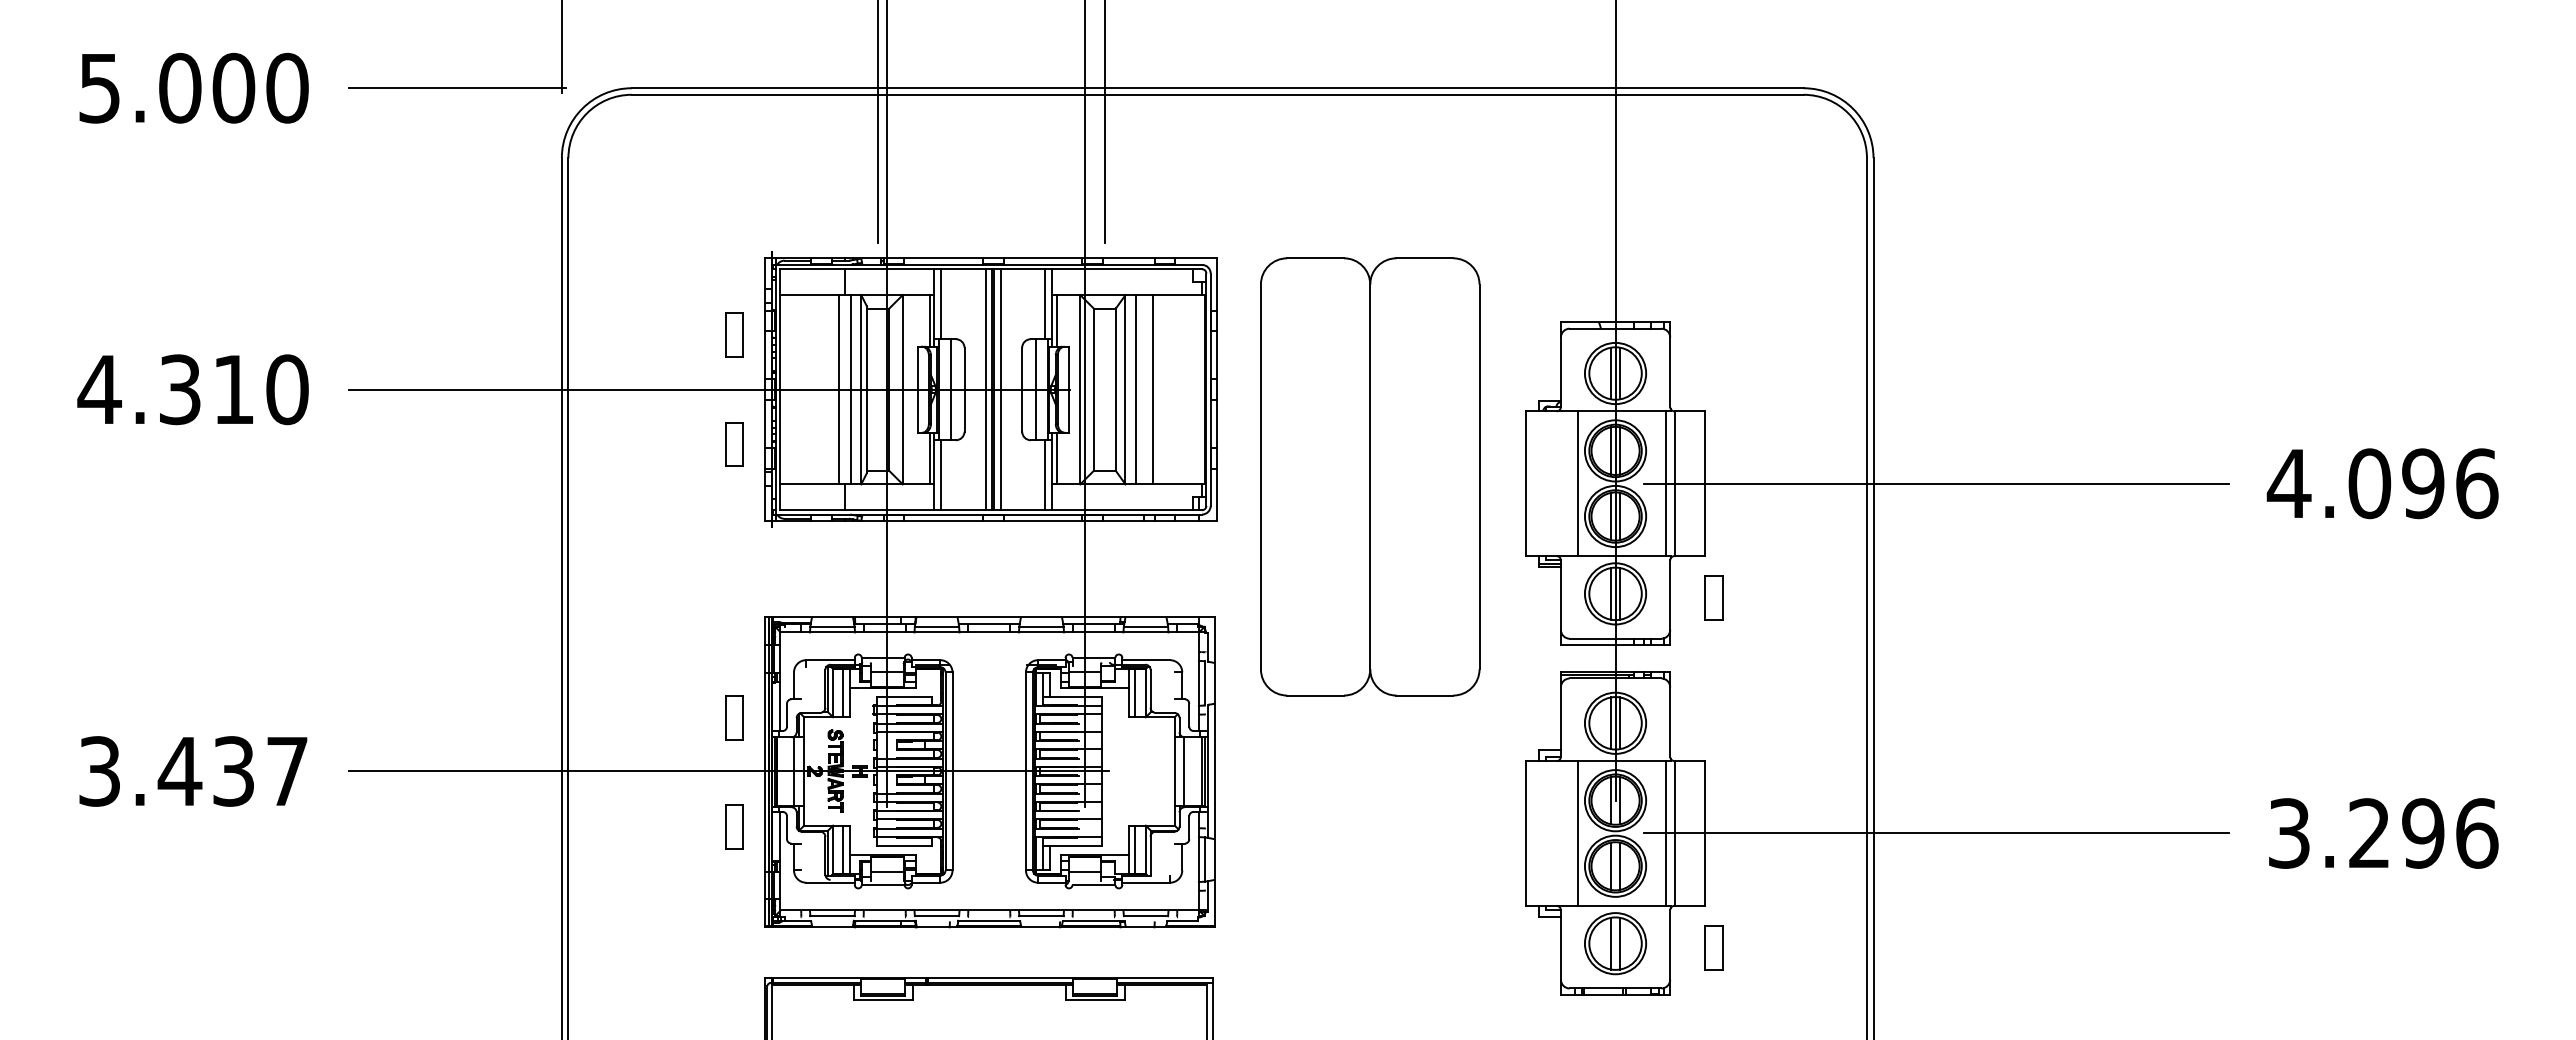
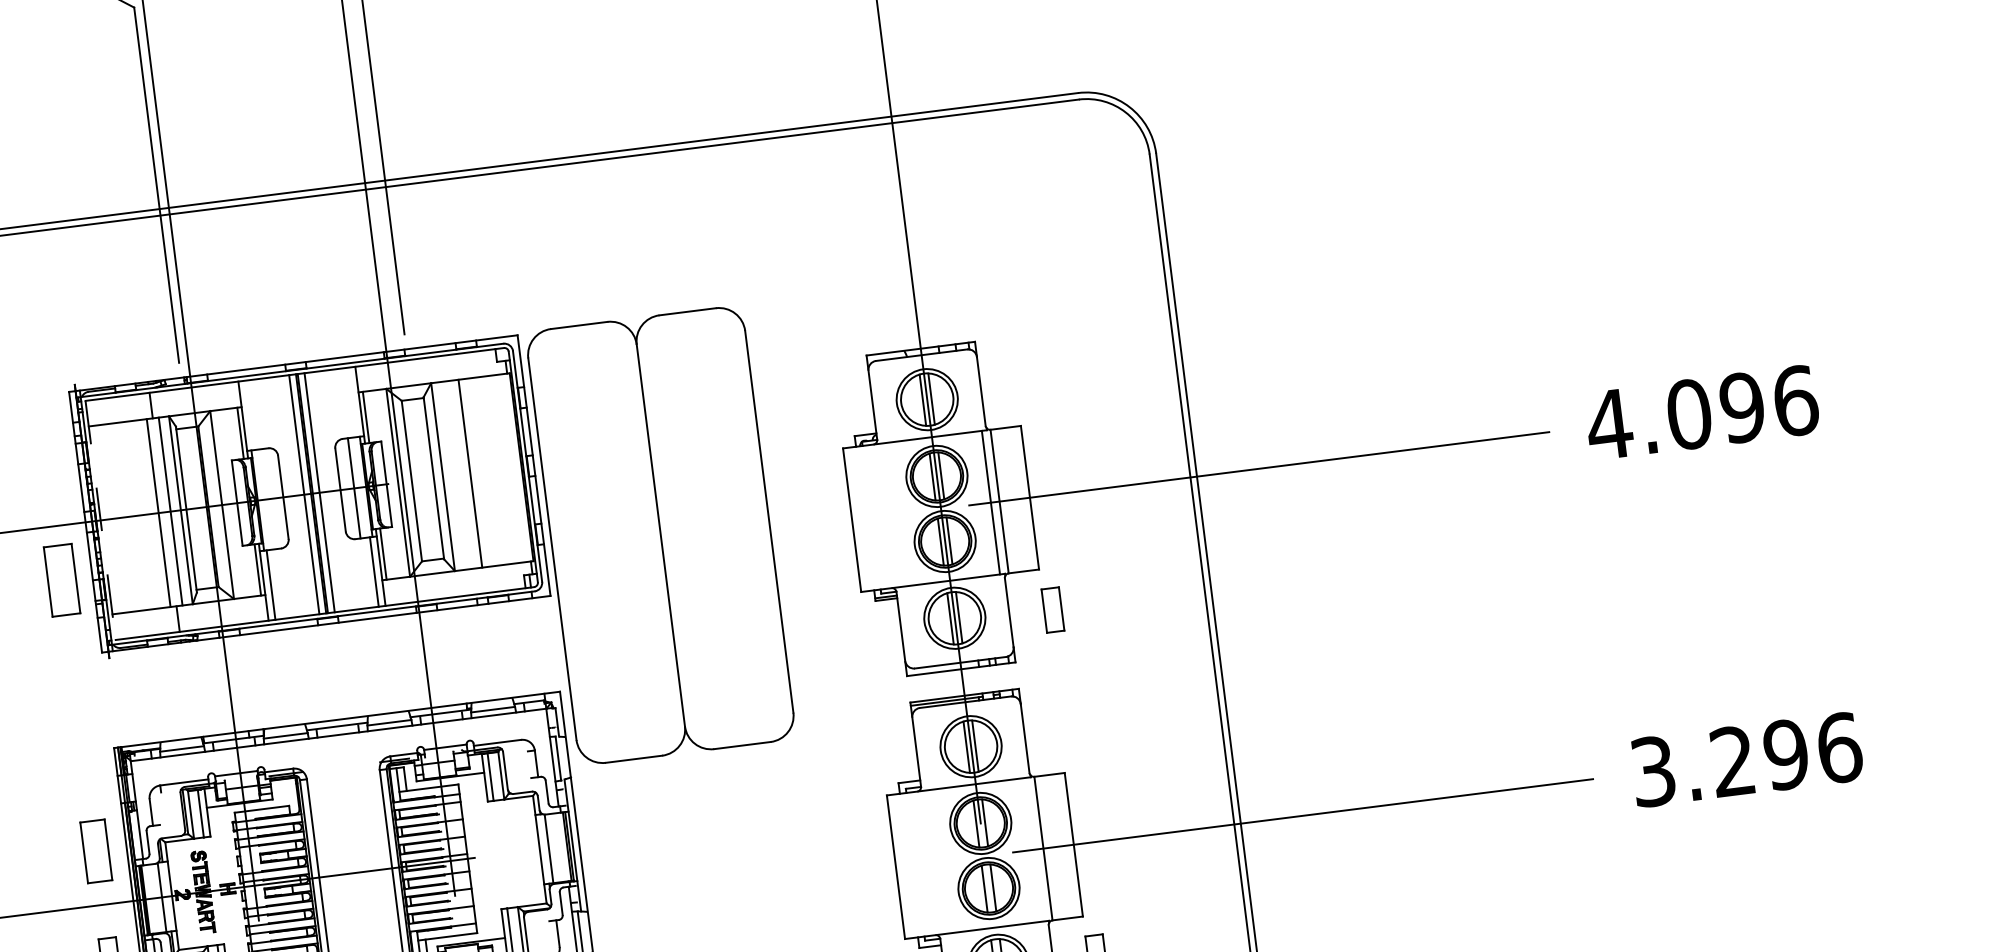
line: (941, 304) -> (249, 415), removed
line: (1045, 304) -> (353, 402), removed
part: (734, 334) -> (48, 471), removed
line: (950, 389) -> (269, 498), removed
line: (1135, 389) -> (452, 475), removed
line: (780, 390) -> (100, 521), solid -> dashed
part: (734, 444) -> (62, 580), size x1.6
part: (1370, 476) -> (661, 535), moved
line: (1578, 483) -> (904, 513), removed
part: (734, 717) -> (96, 851), size x1.4
line: (1578, 833) -> (948, 860), removed
line: (1665, 833) -> (1034, 849), removed

